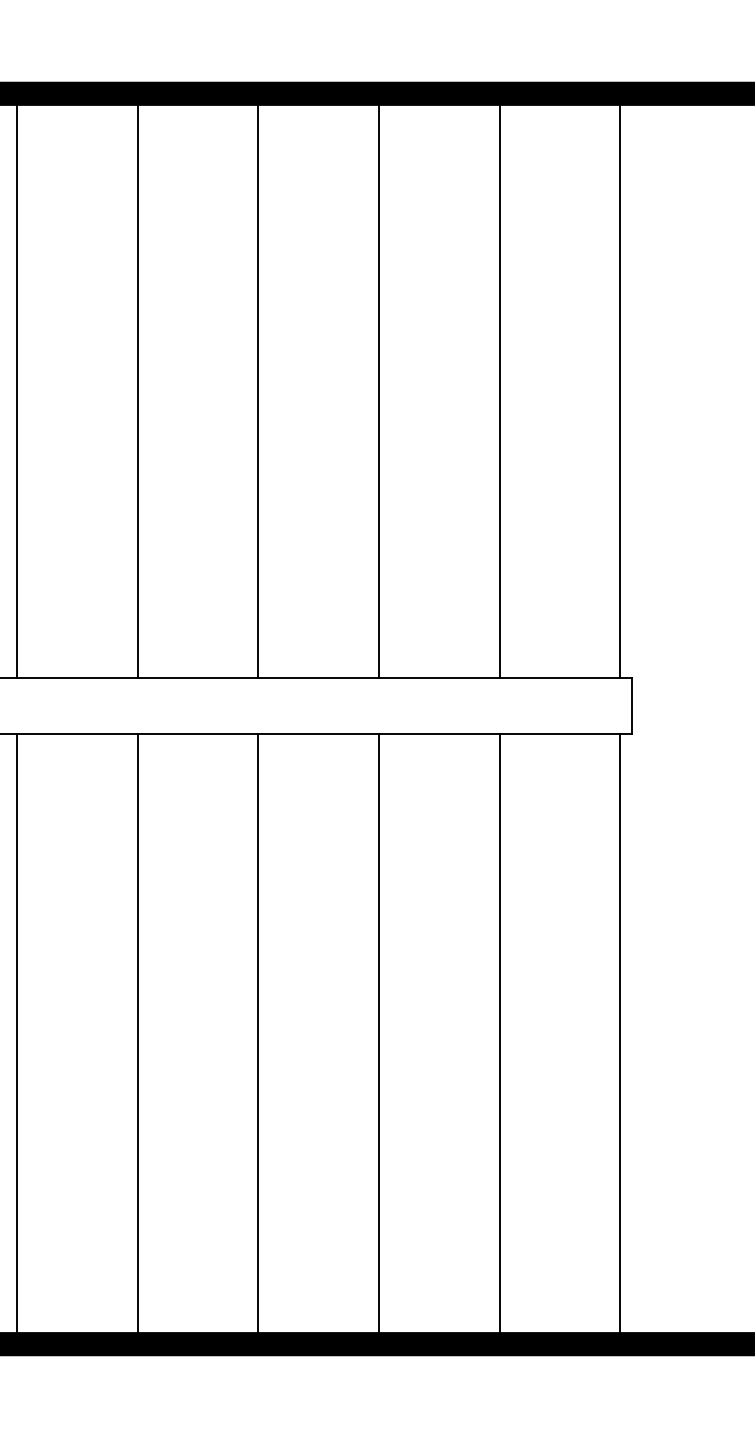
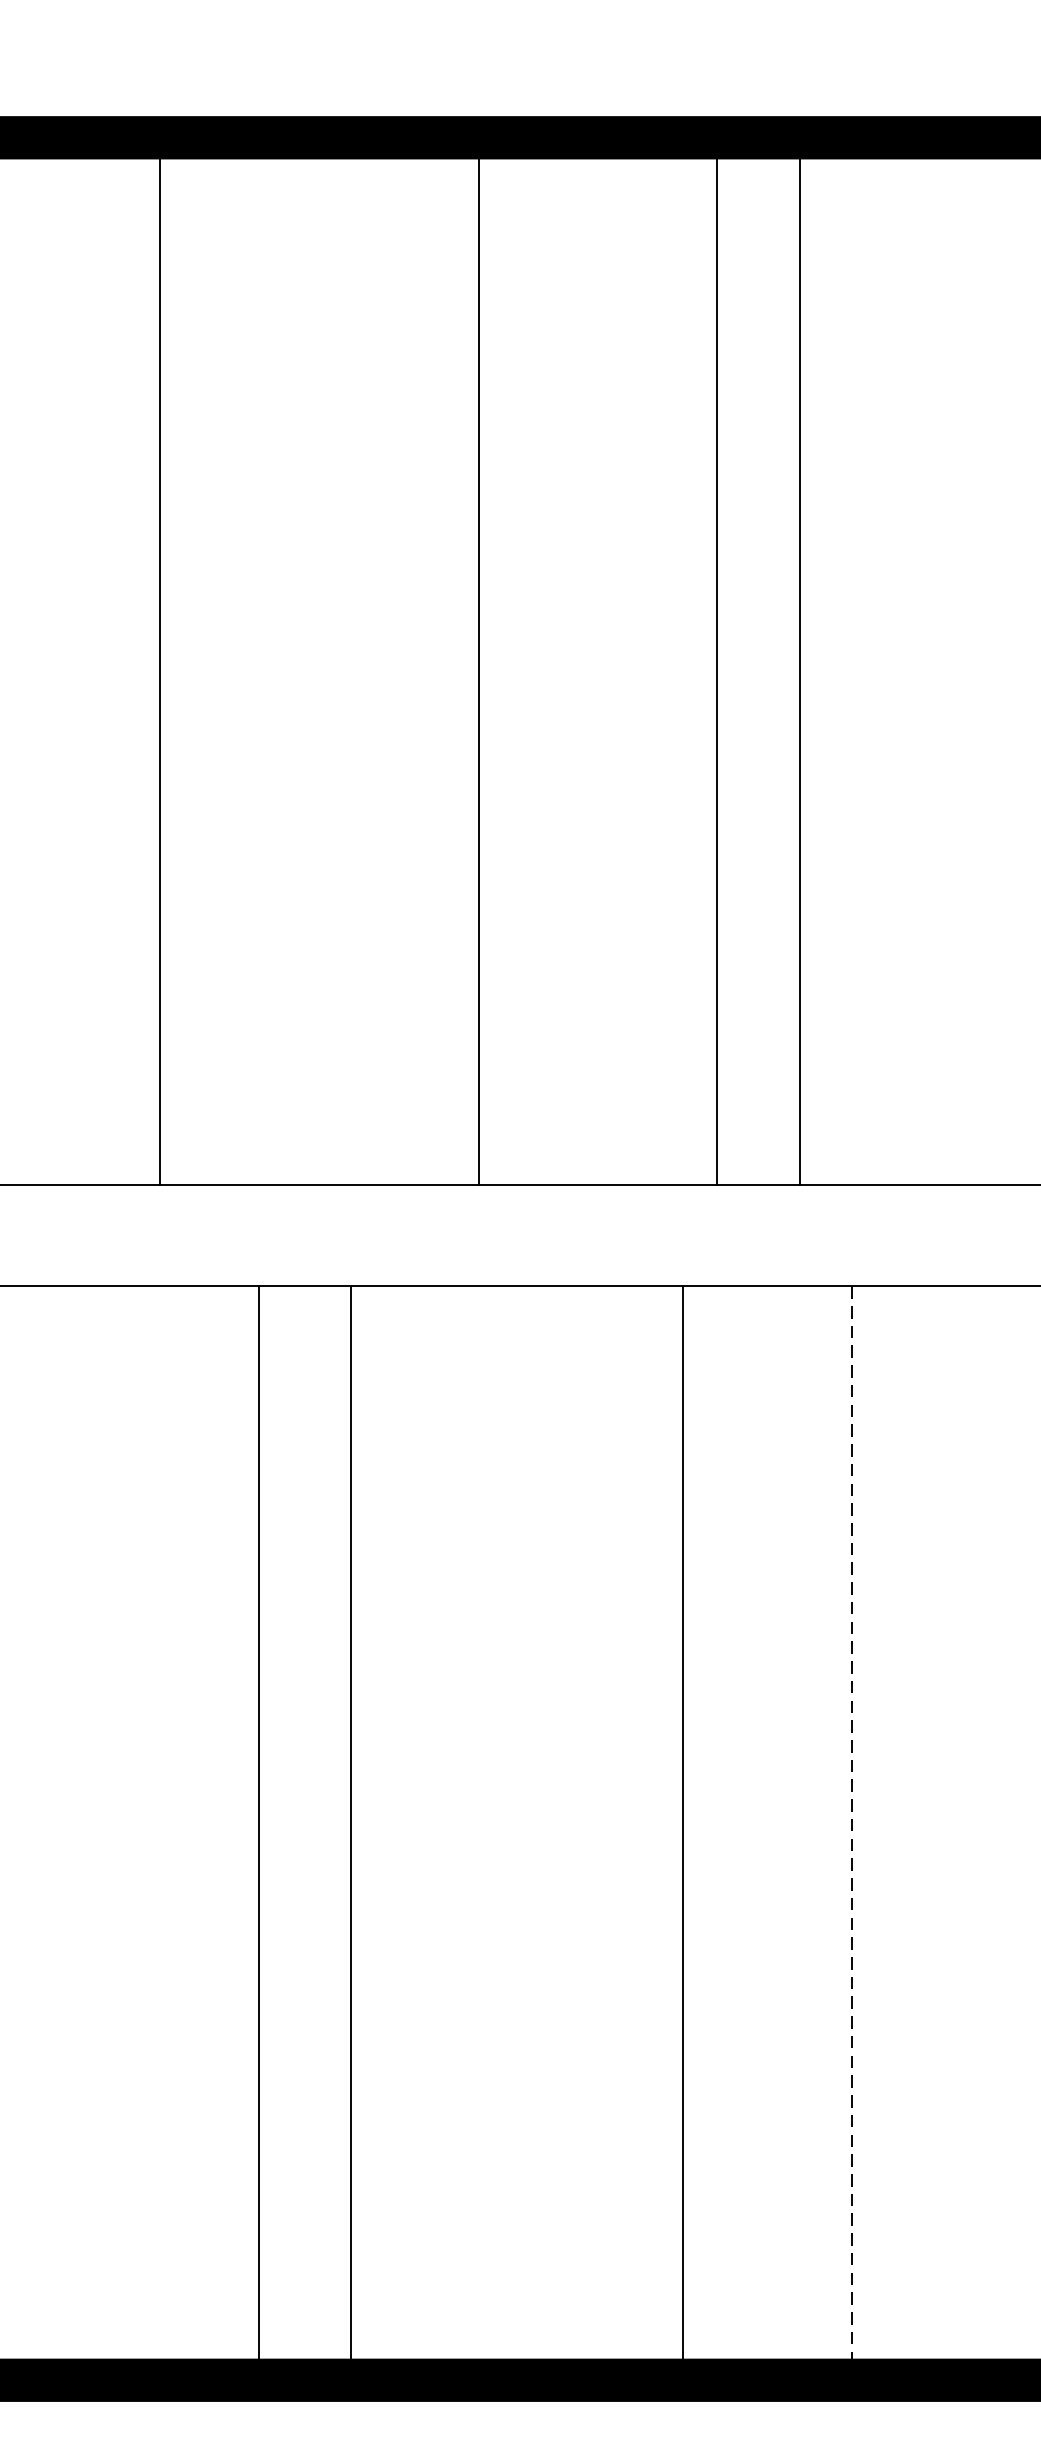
line: (137, 391) -> (159, 671), moved
line: (258, 391) -> (479, 671), moved
line: (378, 391) -> (715, 671), moved
line: (499, 391) -> (800, 671), moved
line: (137, 1033) -> (258, 1823), moved
line: (258, 1033) -> (351, 1823), moved
line: (378, 1033) -> (681, 1823), moved
line: (499, 1033) -> (852, 1823), solid -> dashed

